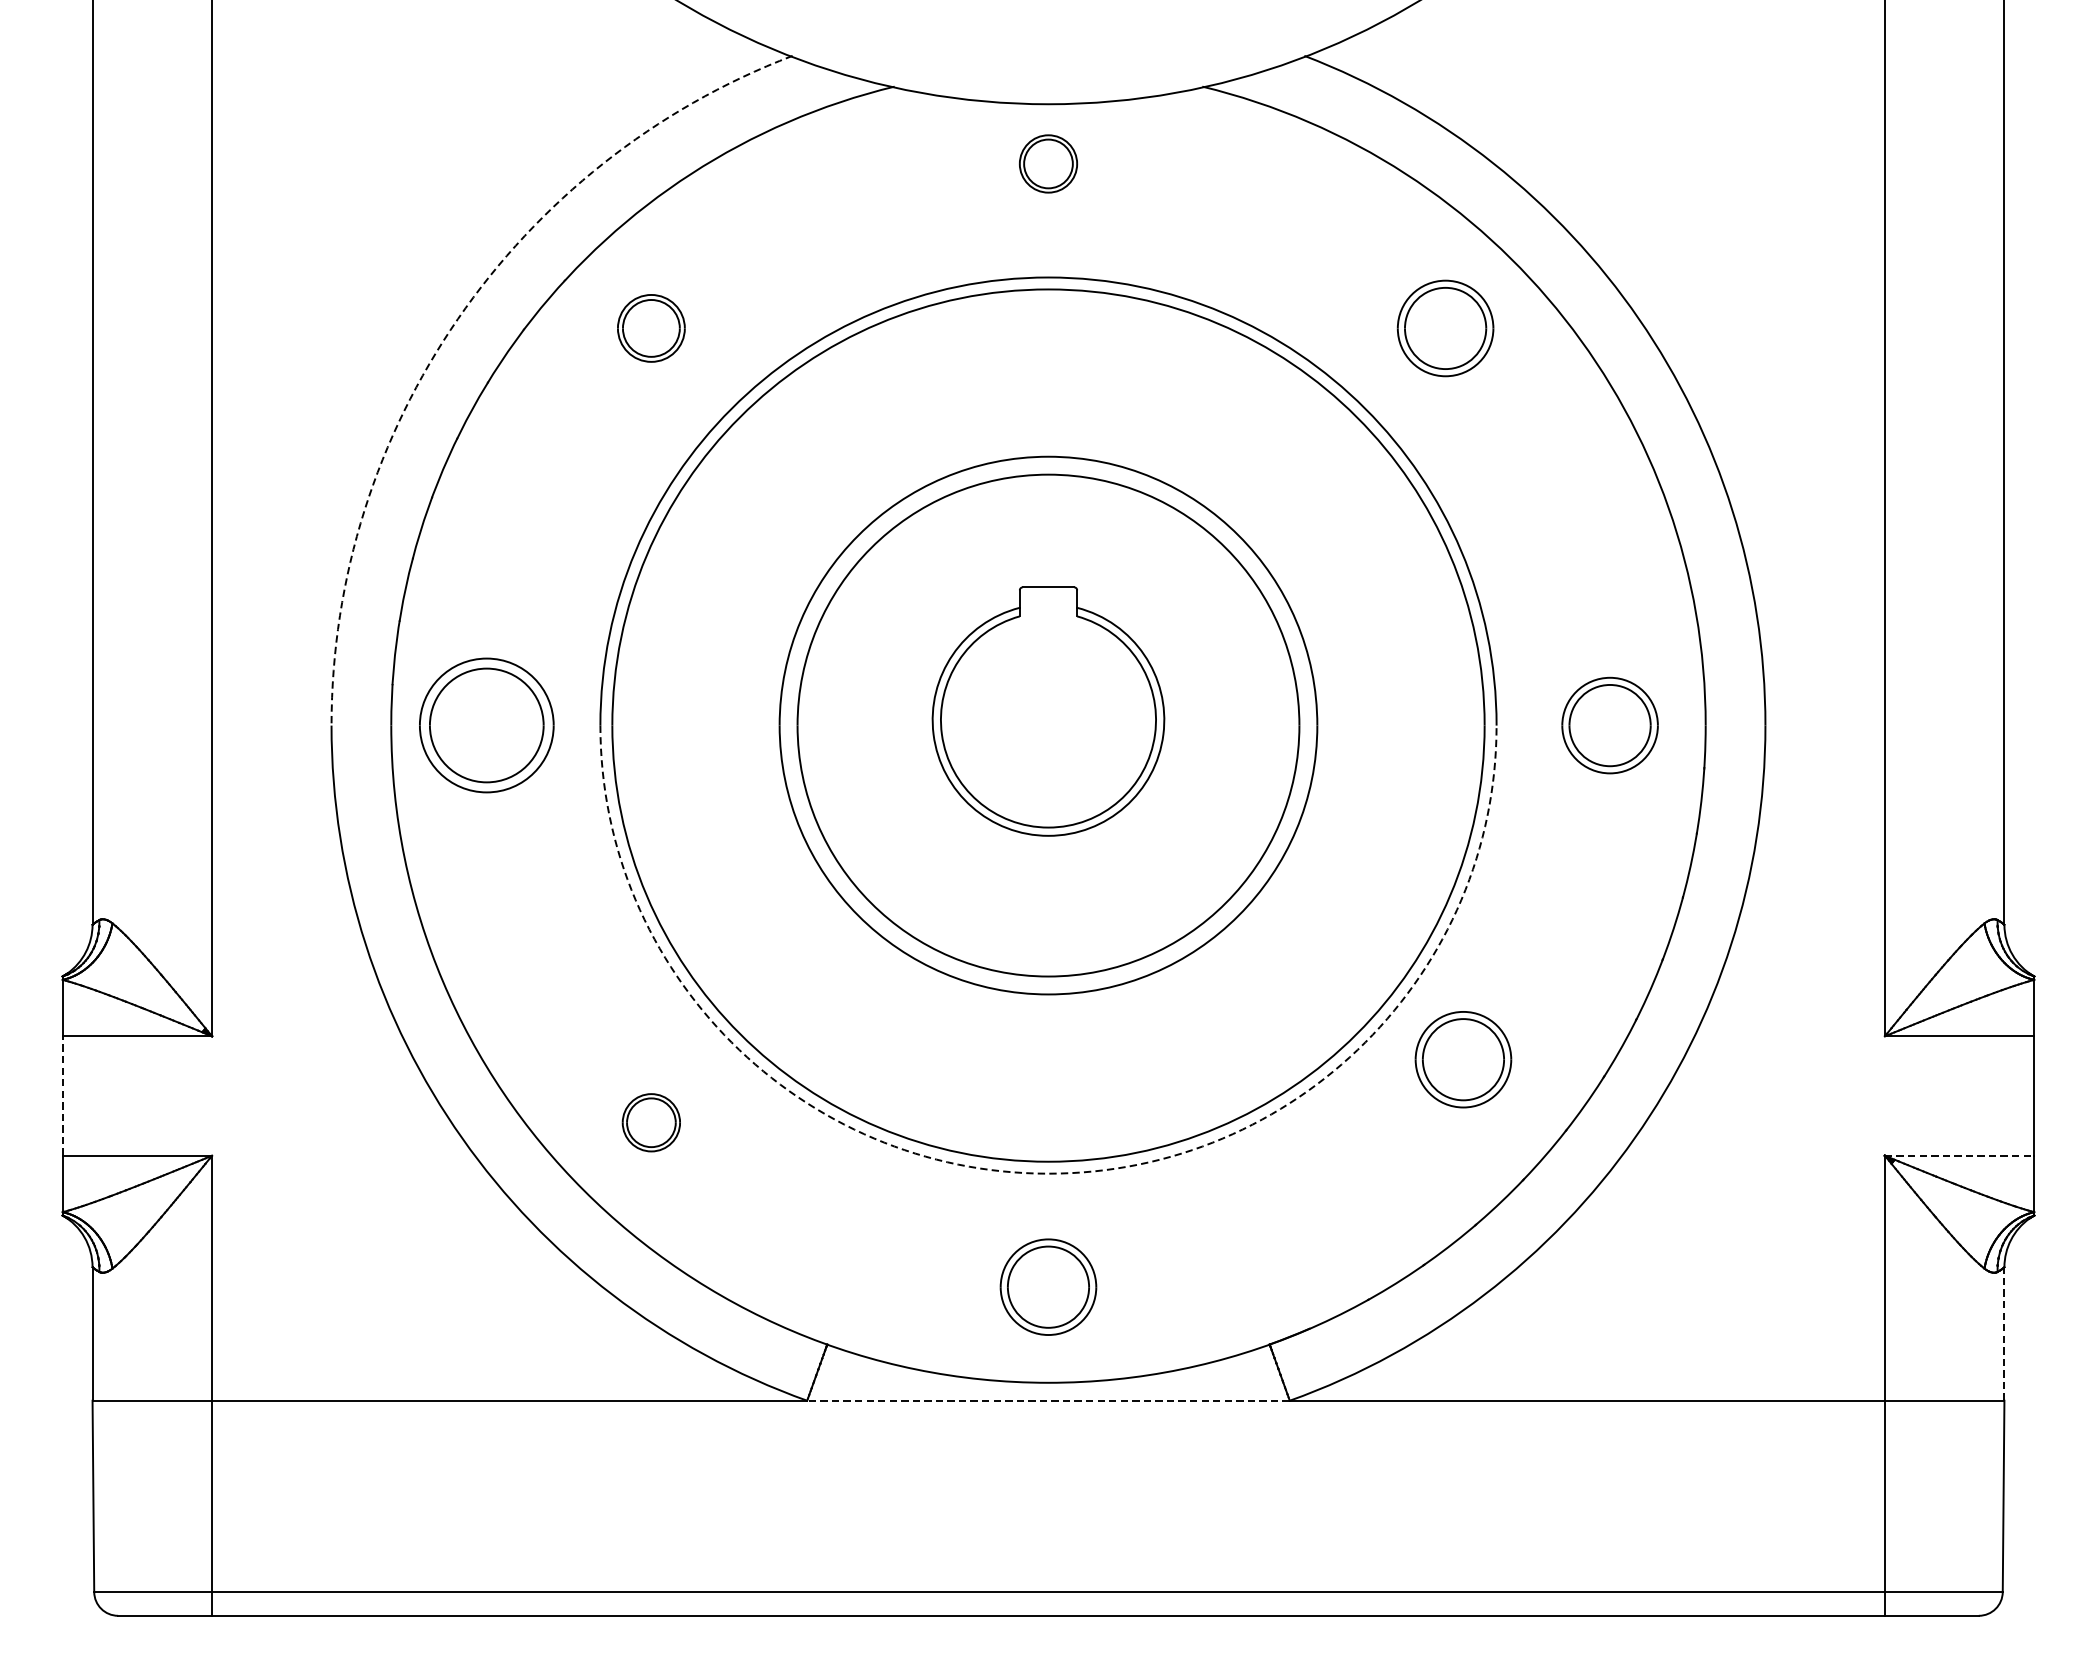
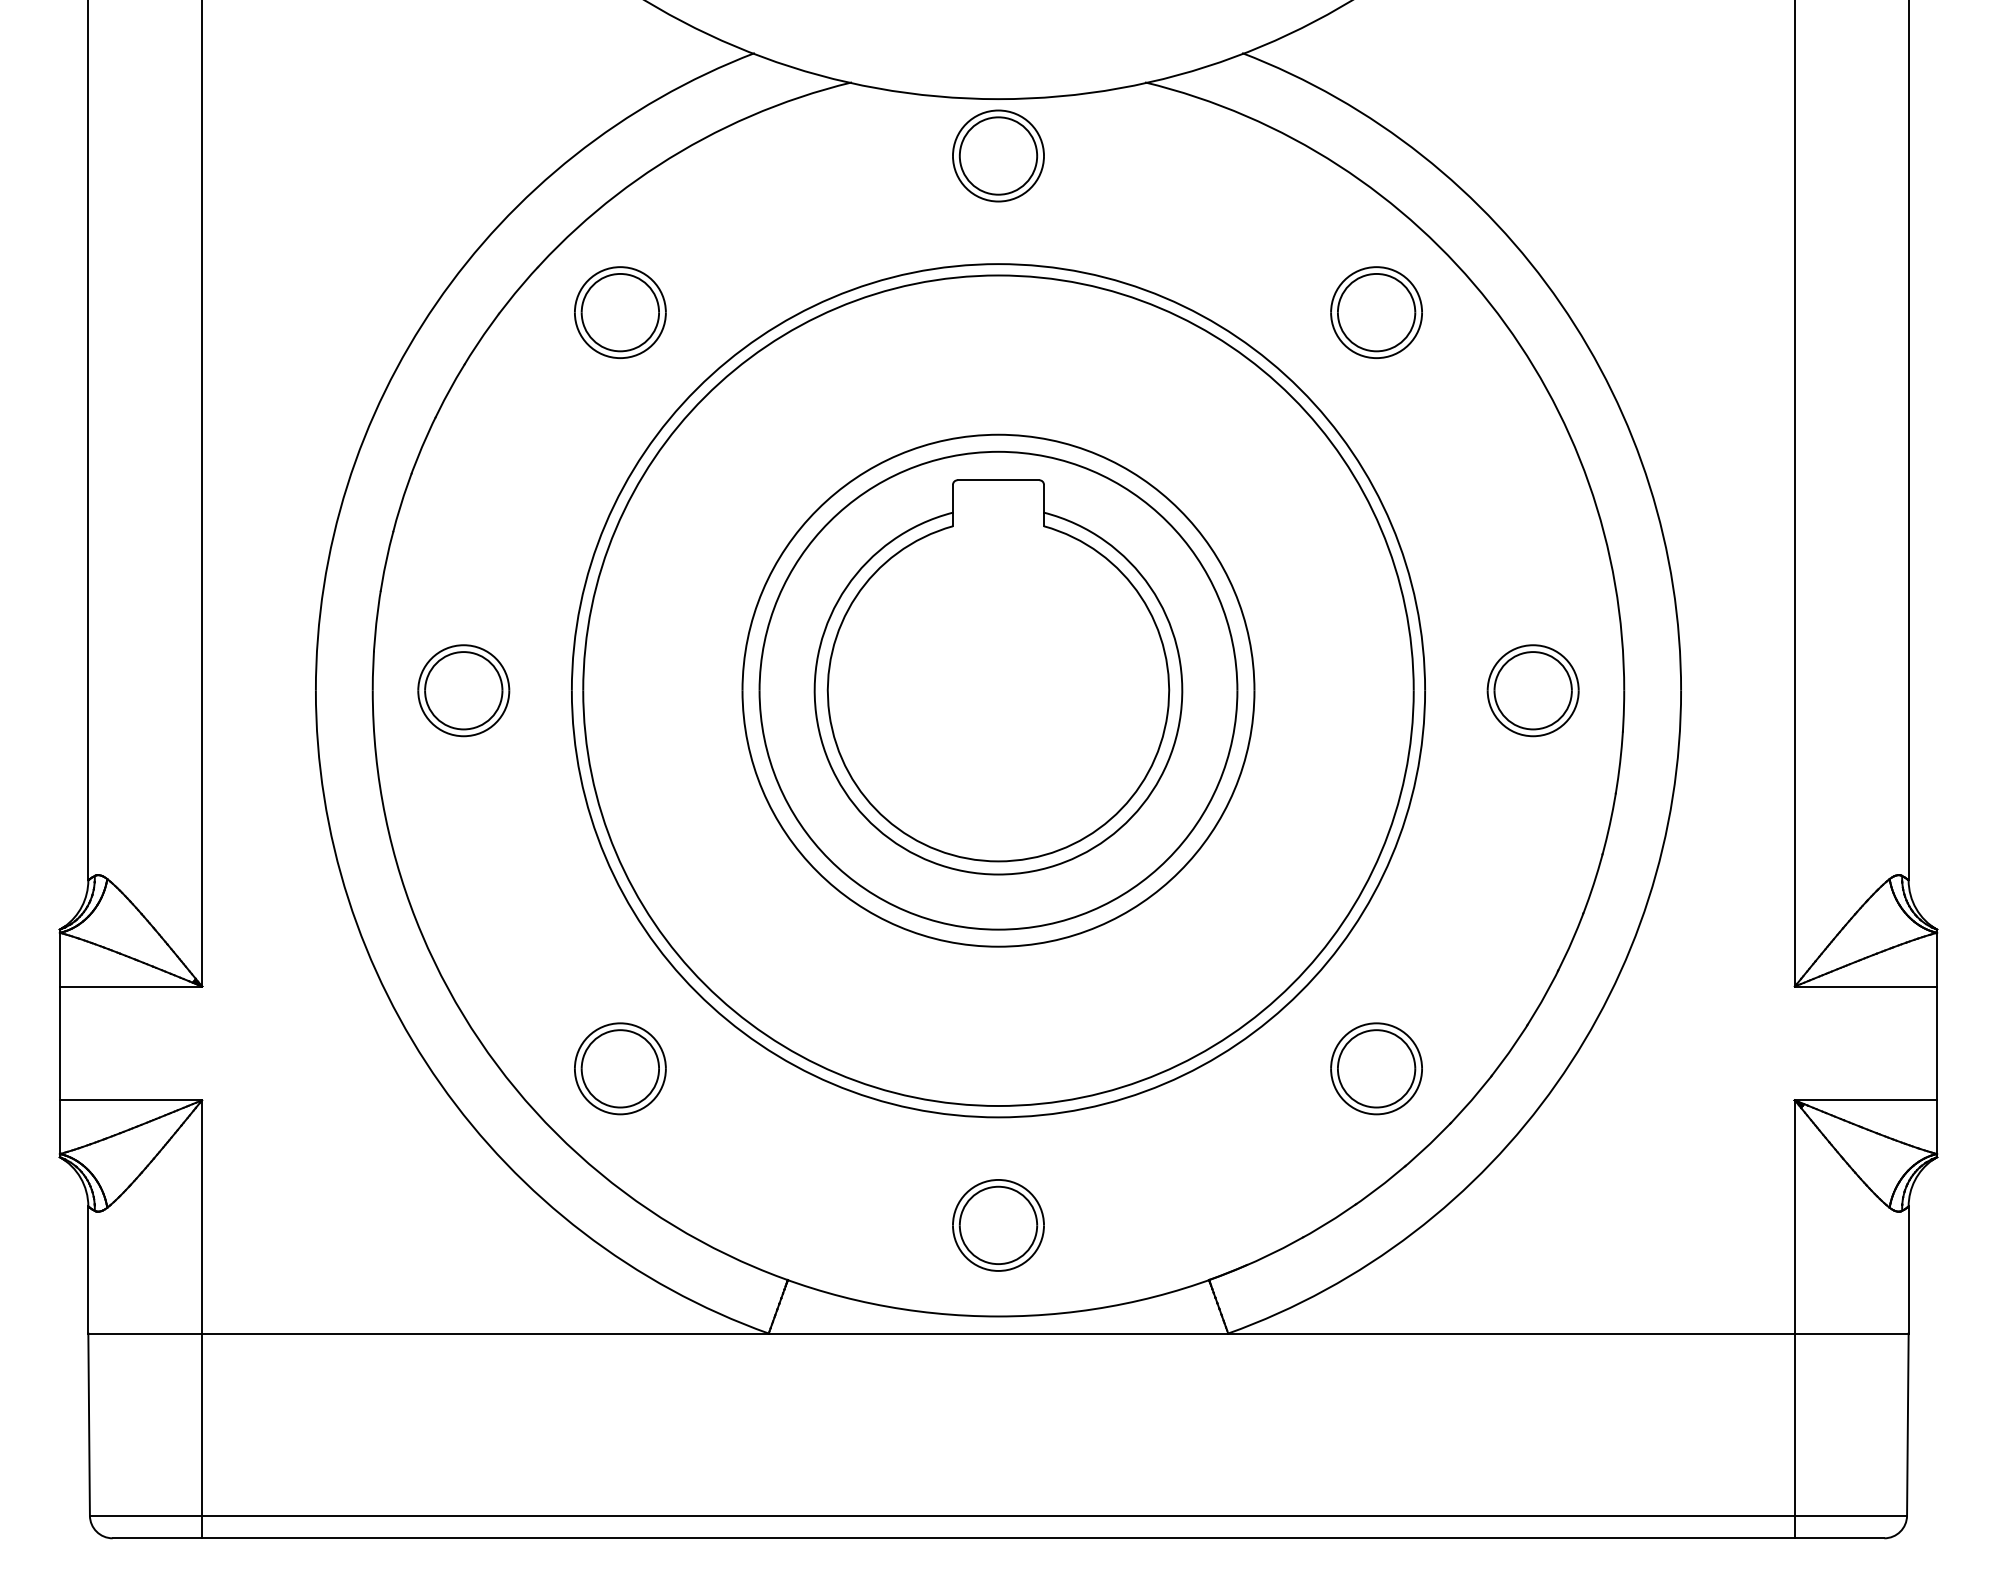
part: (1048, 163) -> (998, 155), size x1.67
arc: (458, 318) -> (436, 303), dashed -> solid
part: (651, 328) -> (620, 312), size x1.43
part: (1048, 711) -> (998, 677), size x1.67
part: (486, 725) -> (463, 690), size x0.71
part: (1463, 1059) -> (1376, 1068), moved
line: (62, 1096) -> (59, 1043), dashed -> solid
part: (651, 1122) -> (620, 1068), size x1.67
line: (1960, 1155) -> (1866, 1100), dashed -> solid
arc: (1048, 1173) -> (998, 1117), dashed -> solid
line: (2004, 1334) -> (1908, 1270), dashed -> solid
line: (1048, 1400) -> (998, 1333), dashed -> solid

